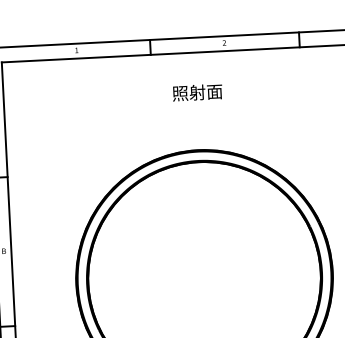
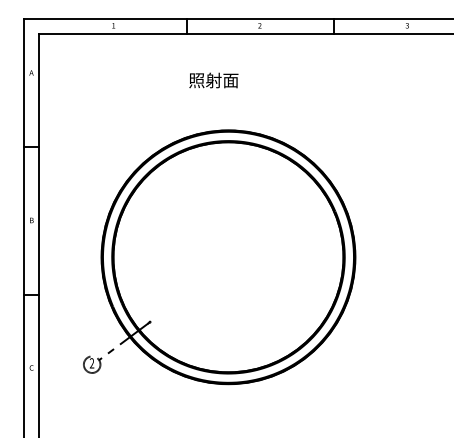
text: (197, 92) -> (213, 80), moved

